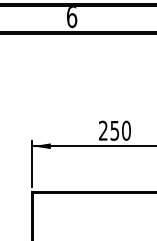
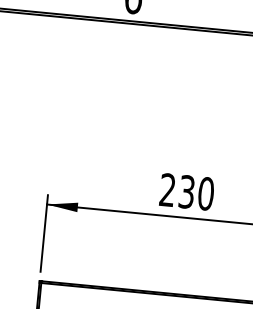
text: (115, 130) -> (187, 191), 250 -> 230

